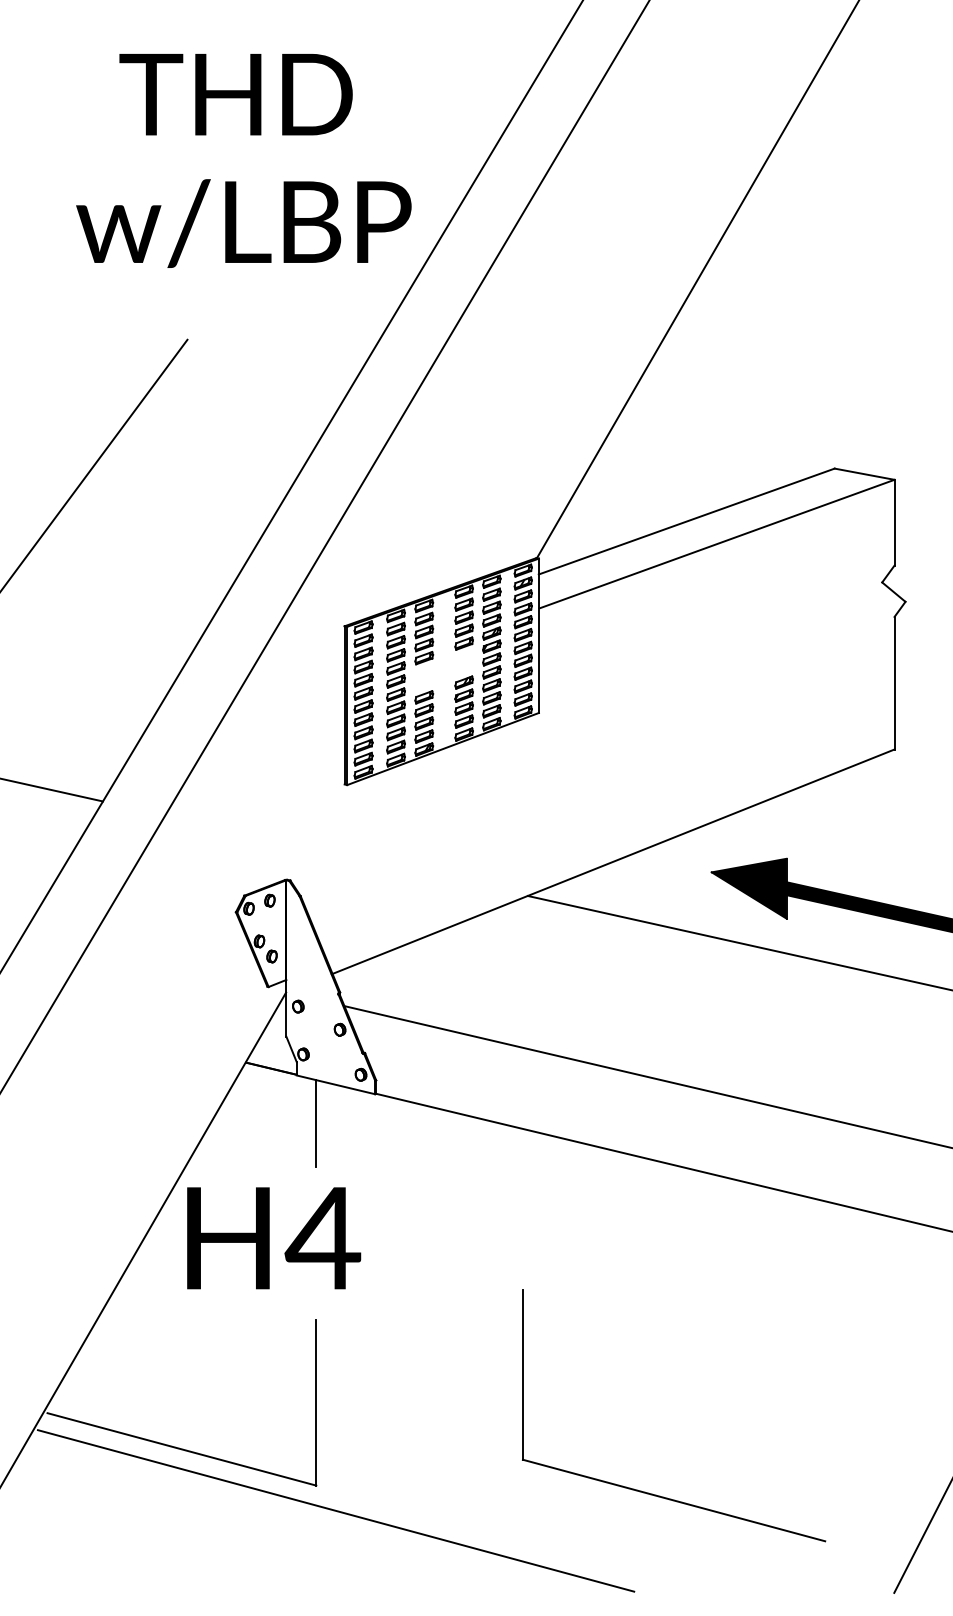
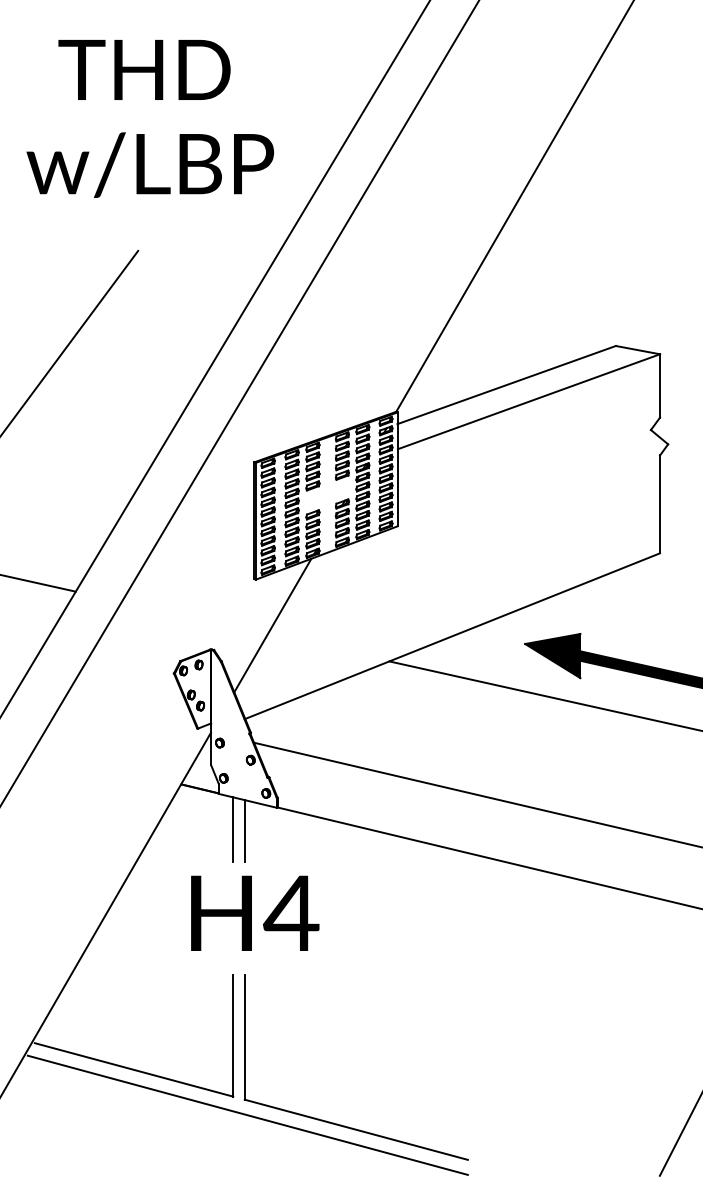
text: (243, 160) -> (149, 118), moved
line: (369, 847) -> (272, 625), added
line: (331, 1125) -> (244, 830), added
text: (274, 1238) -> (255, 913), moved
part: (656, 1494) -> (343, 1125), moved

